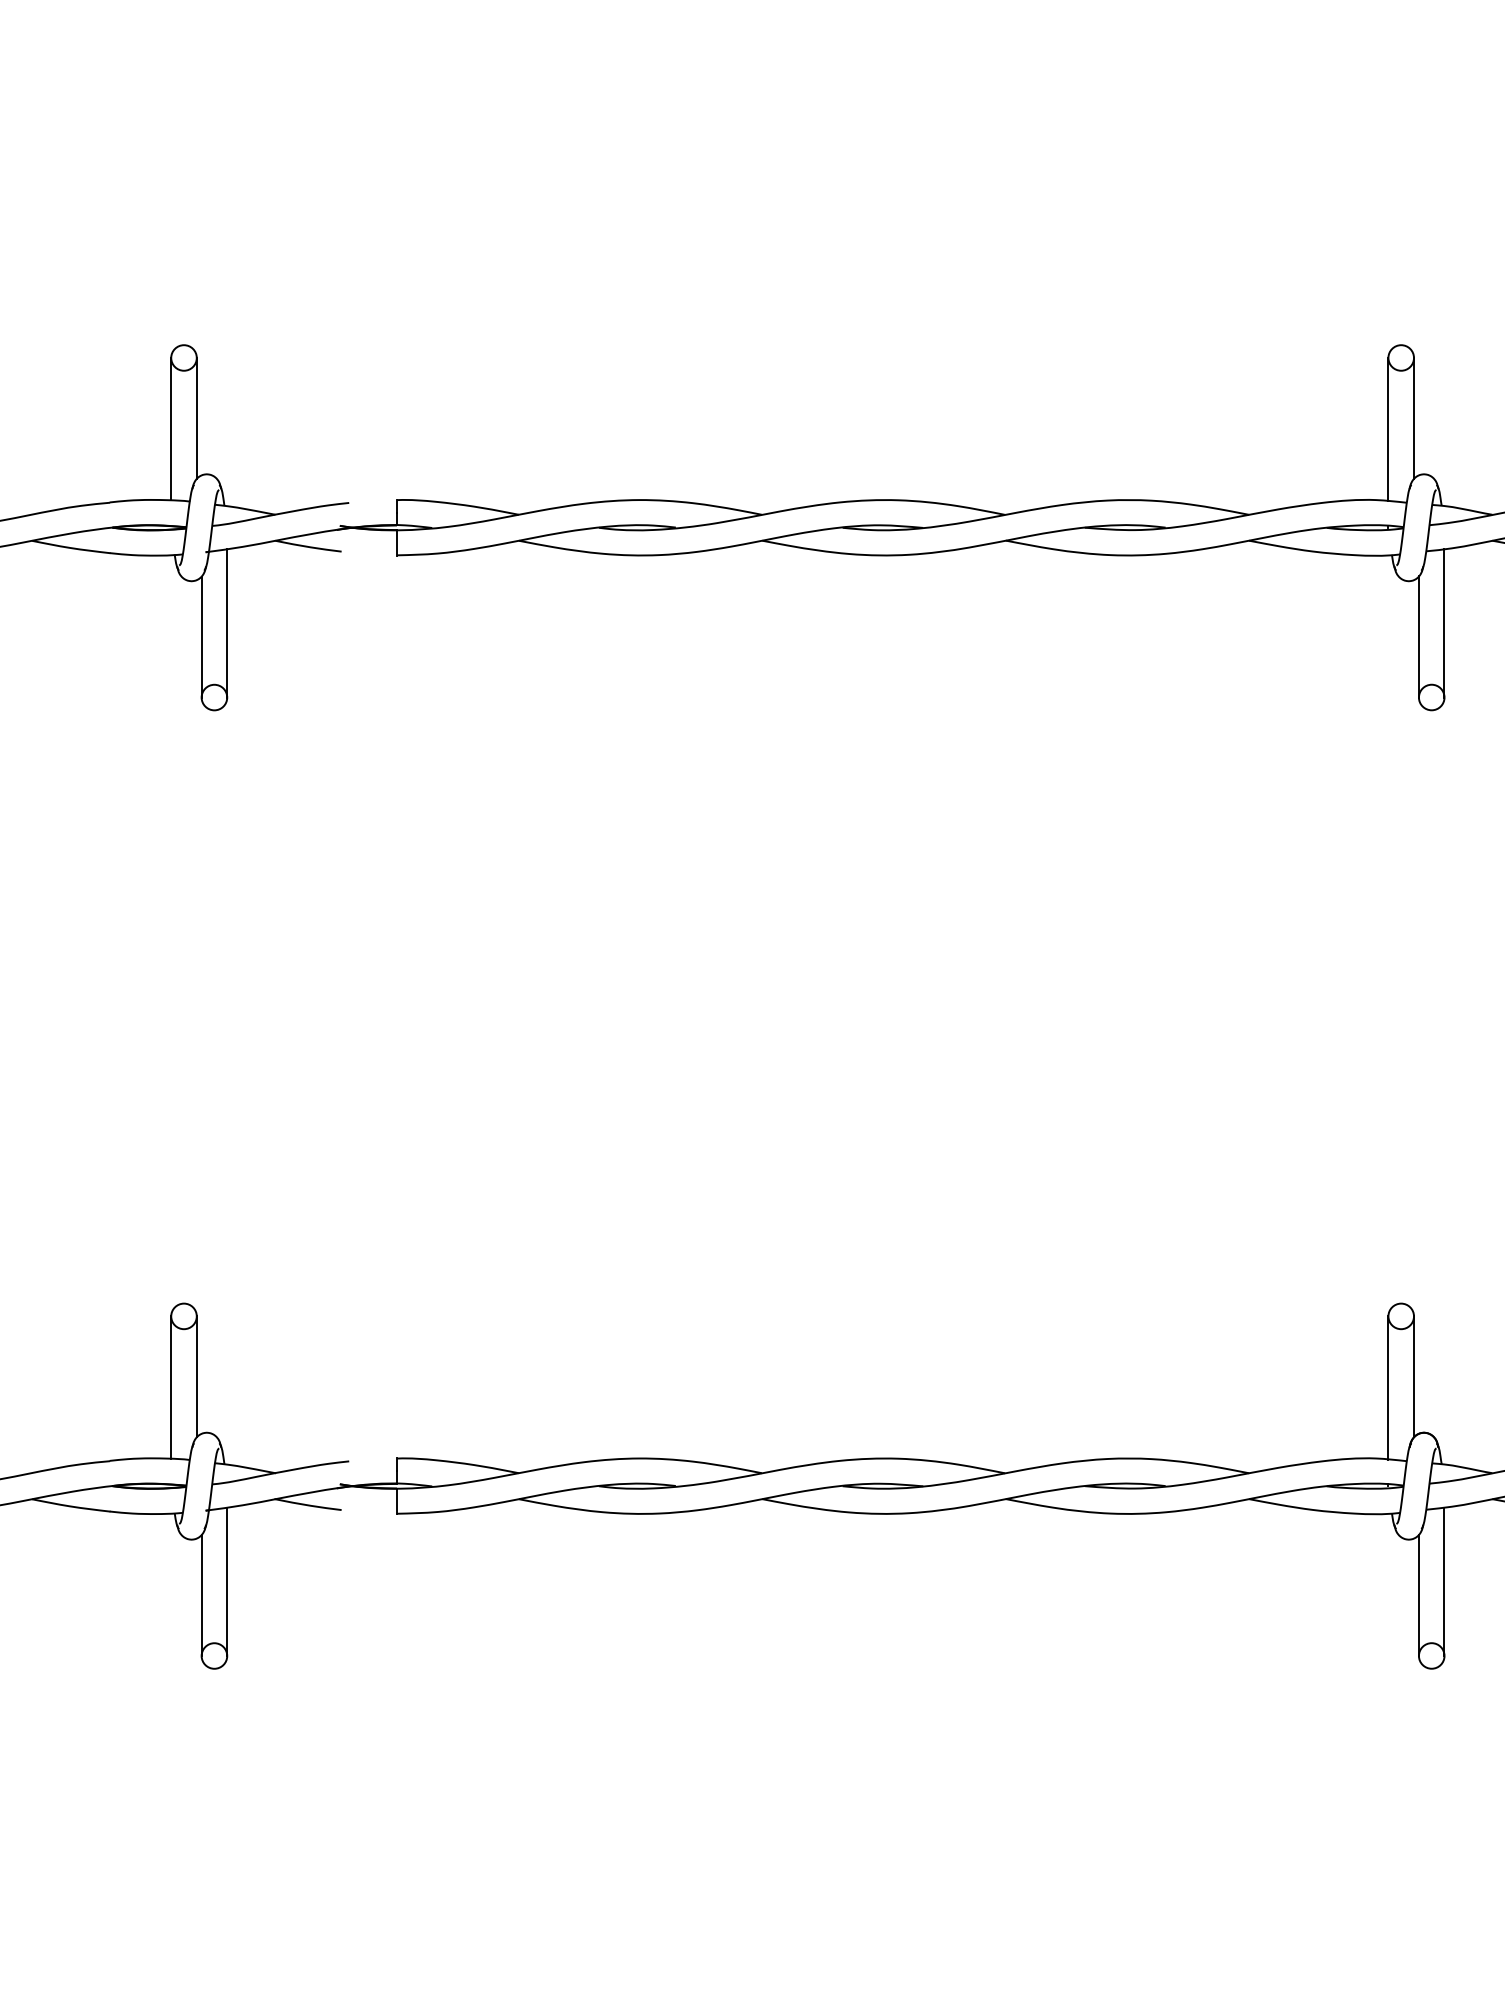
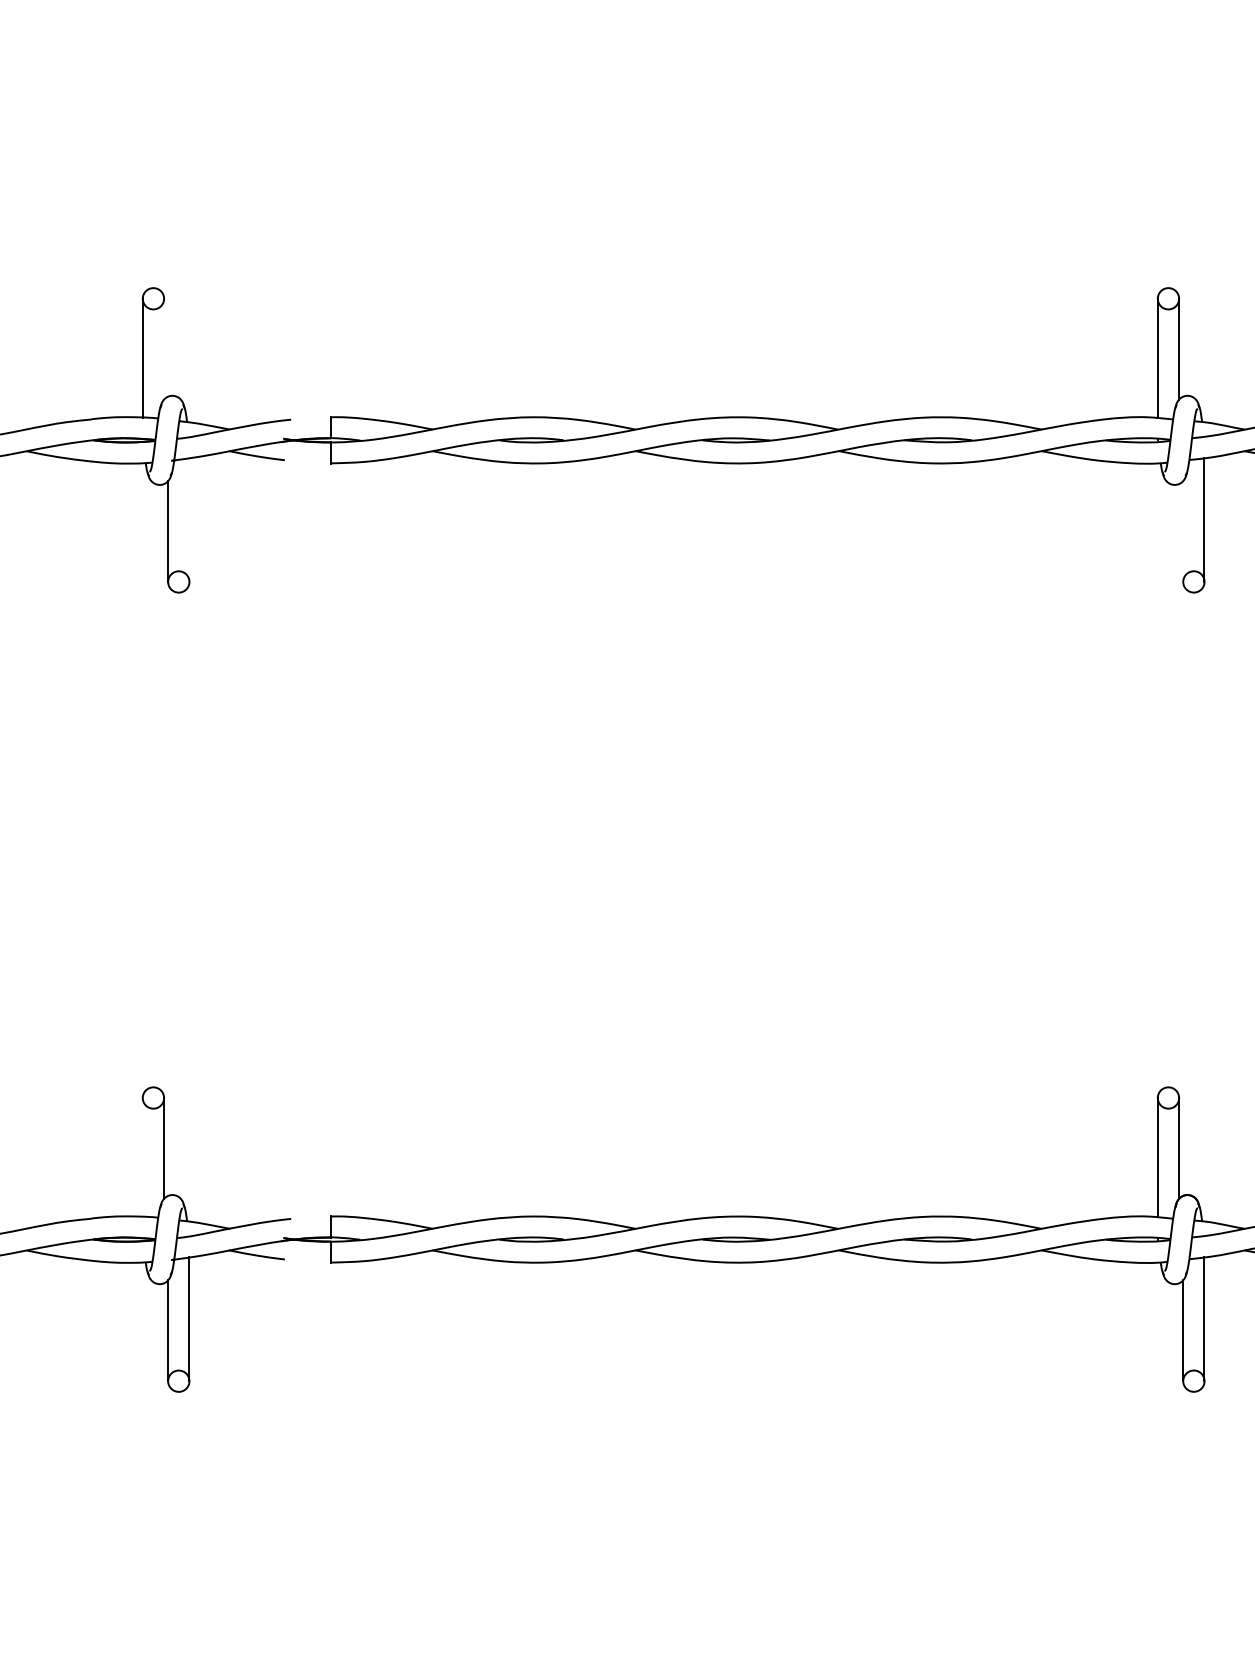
line: (196, 418) -> (163, 349), removed
line: (227, 623) -> (189, 520), removed
line: (1418, 636) -> (1182, 531), removed
line: (171, 1387) -> (143, 1157), removed

